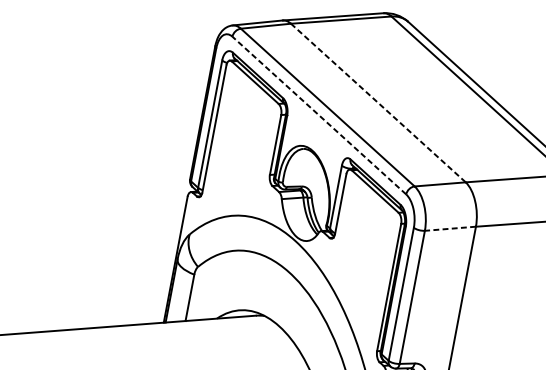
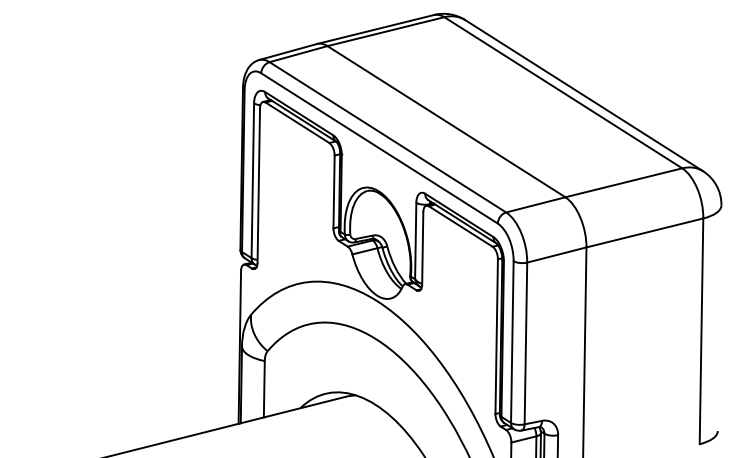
line: (378, 102) -> (446, 121), dashed -> solid
line: (319, 115) -> (379, 148), dashed -> solid
line: (450, 229) -> (556, 255), dashed -> solid

